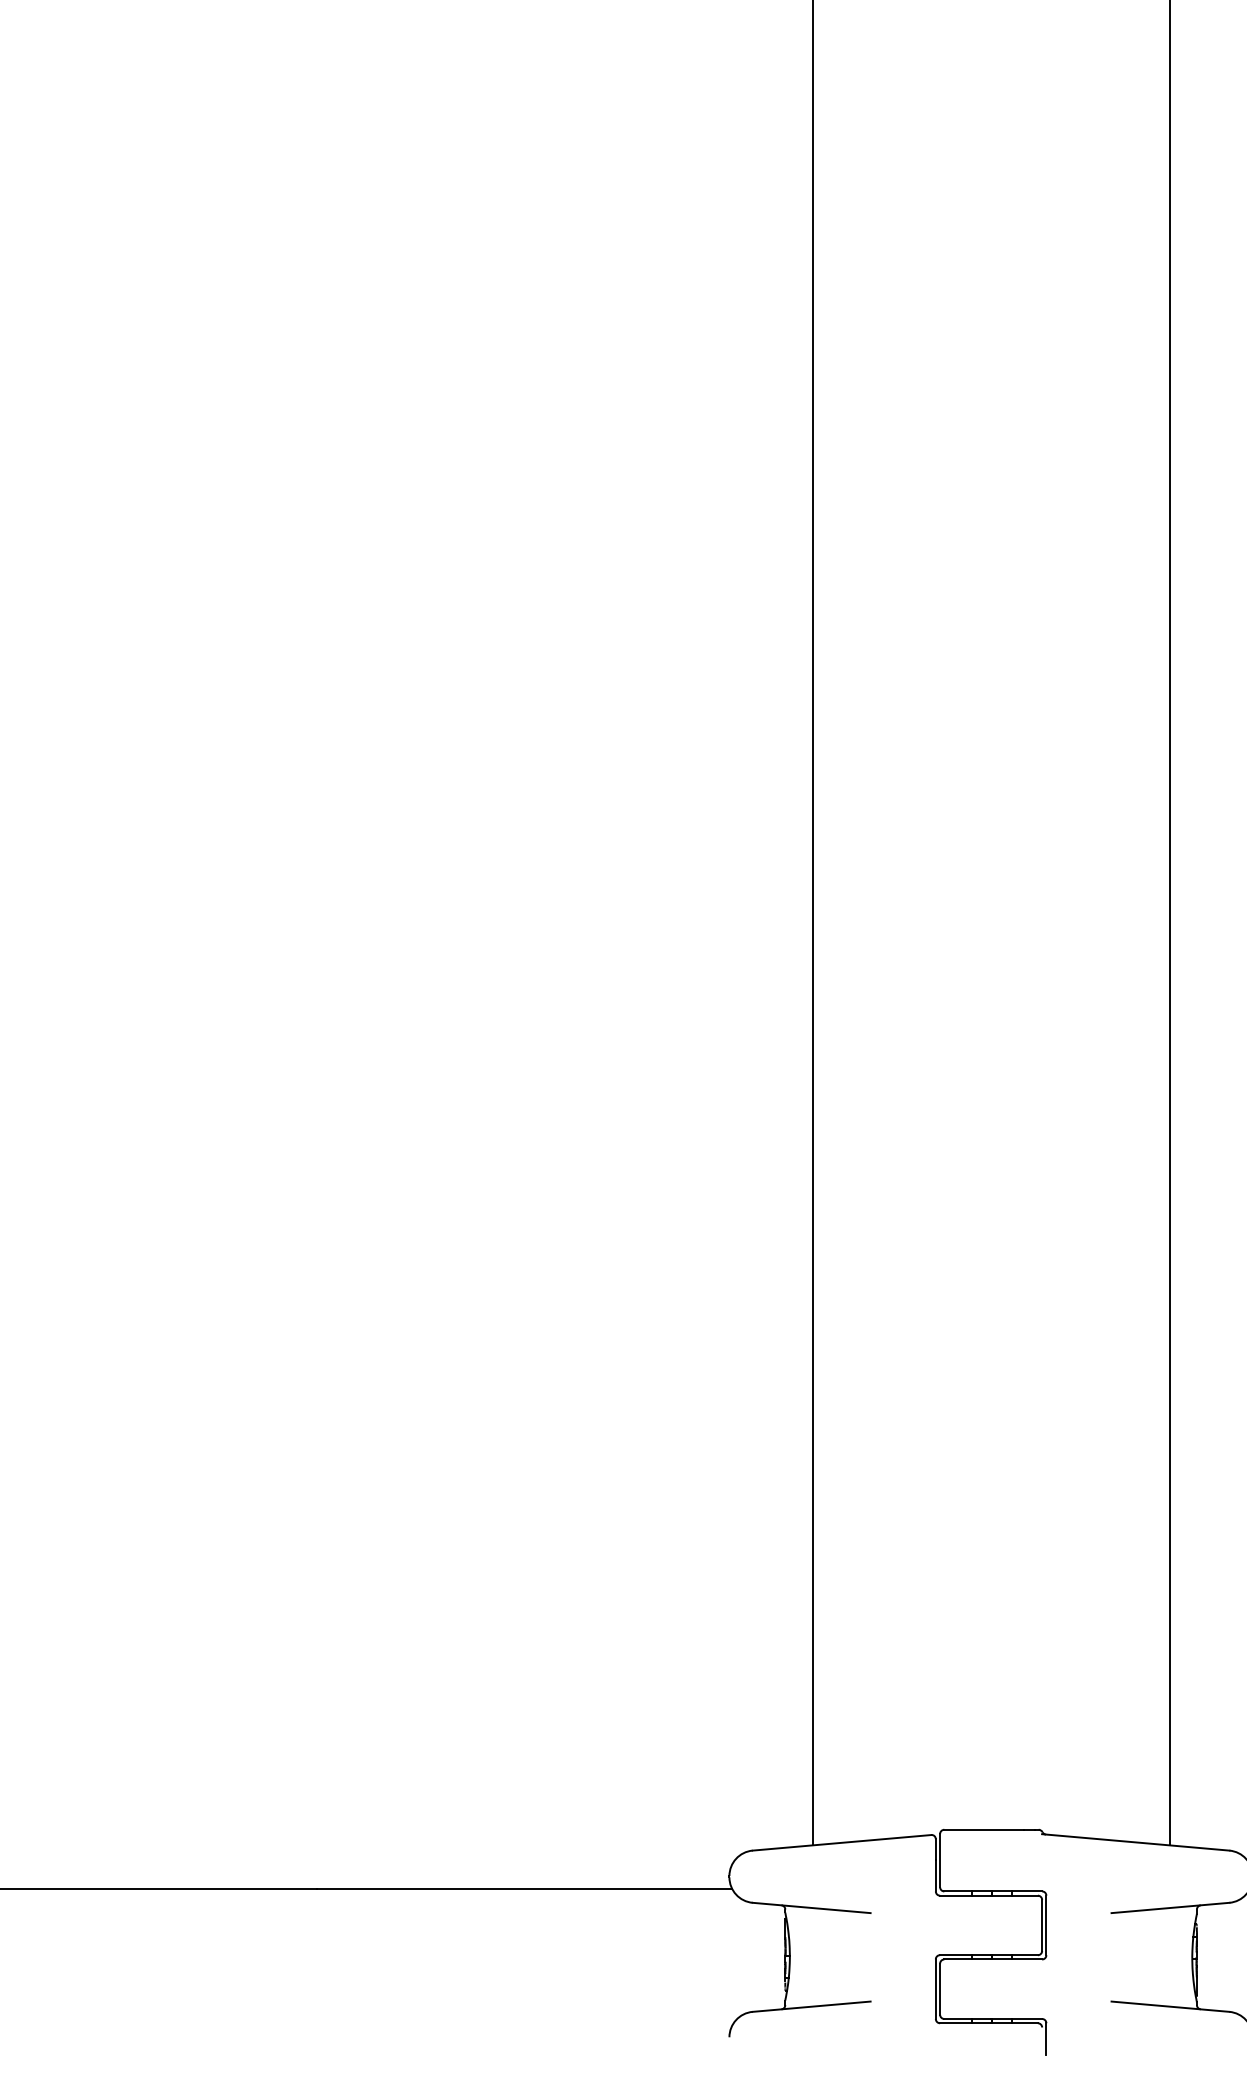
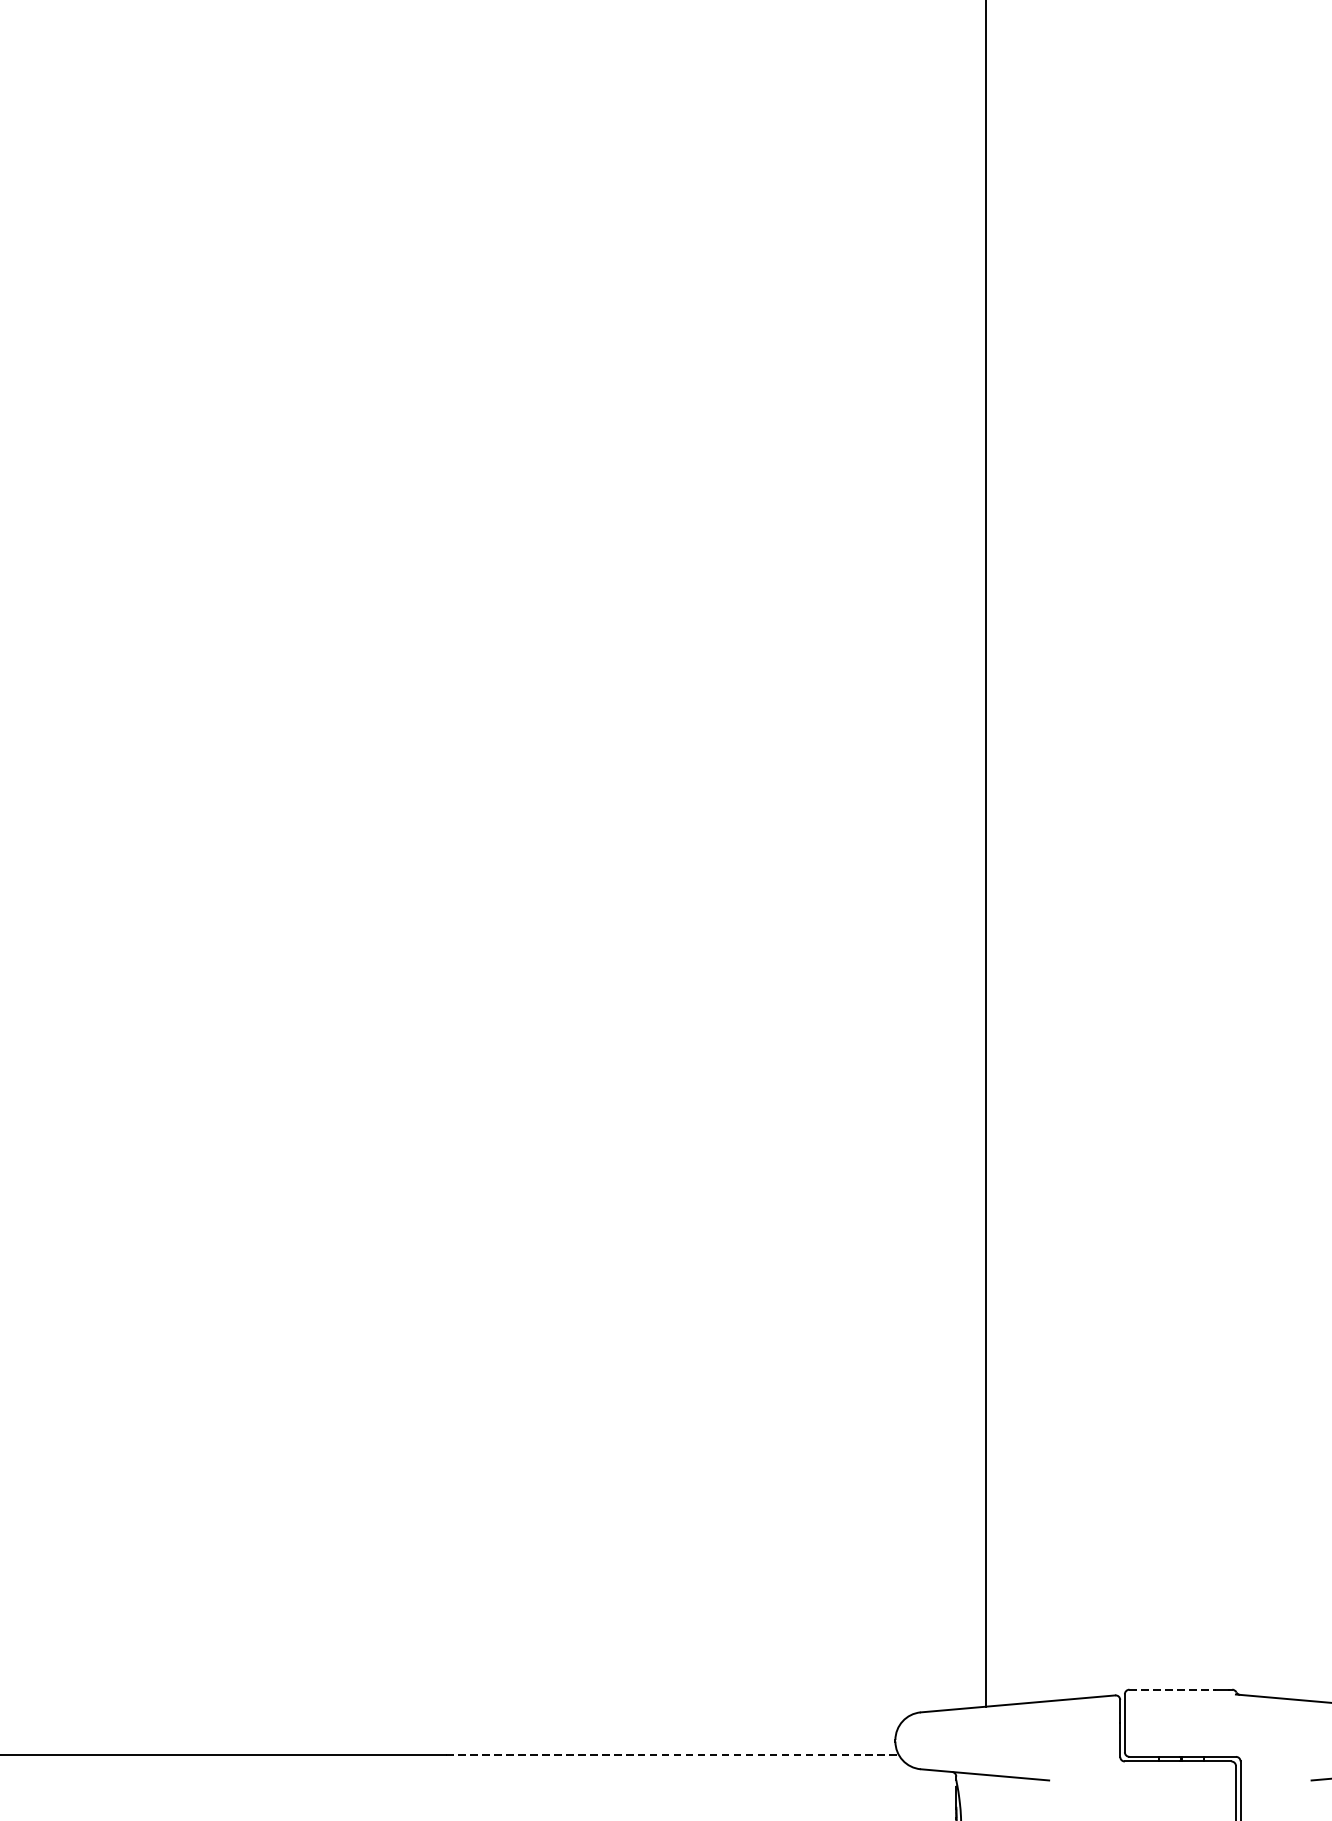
line: (984, 1829) -> (1173, 1689), solid -> dashed
line: (524, 1889) -> (672, 1754), solid -> dashed

